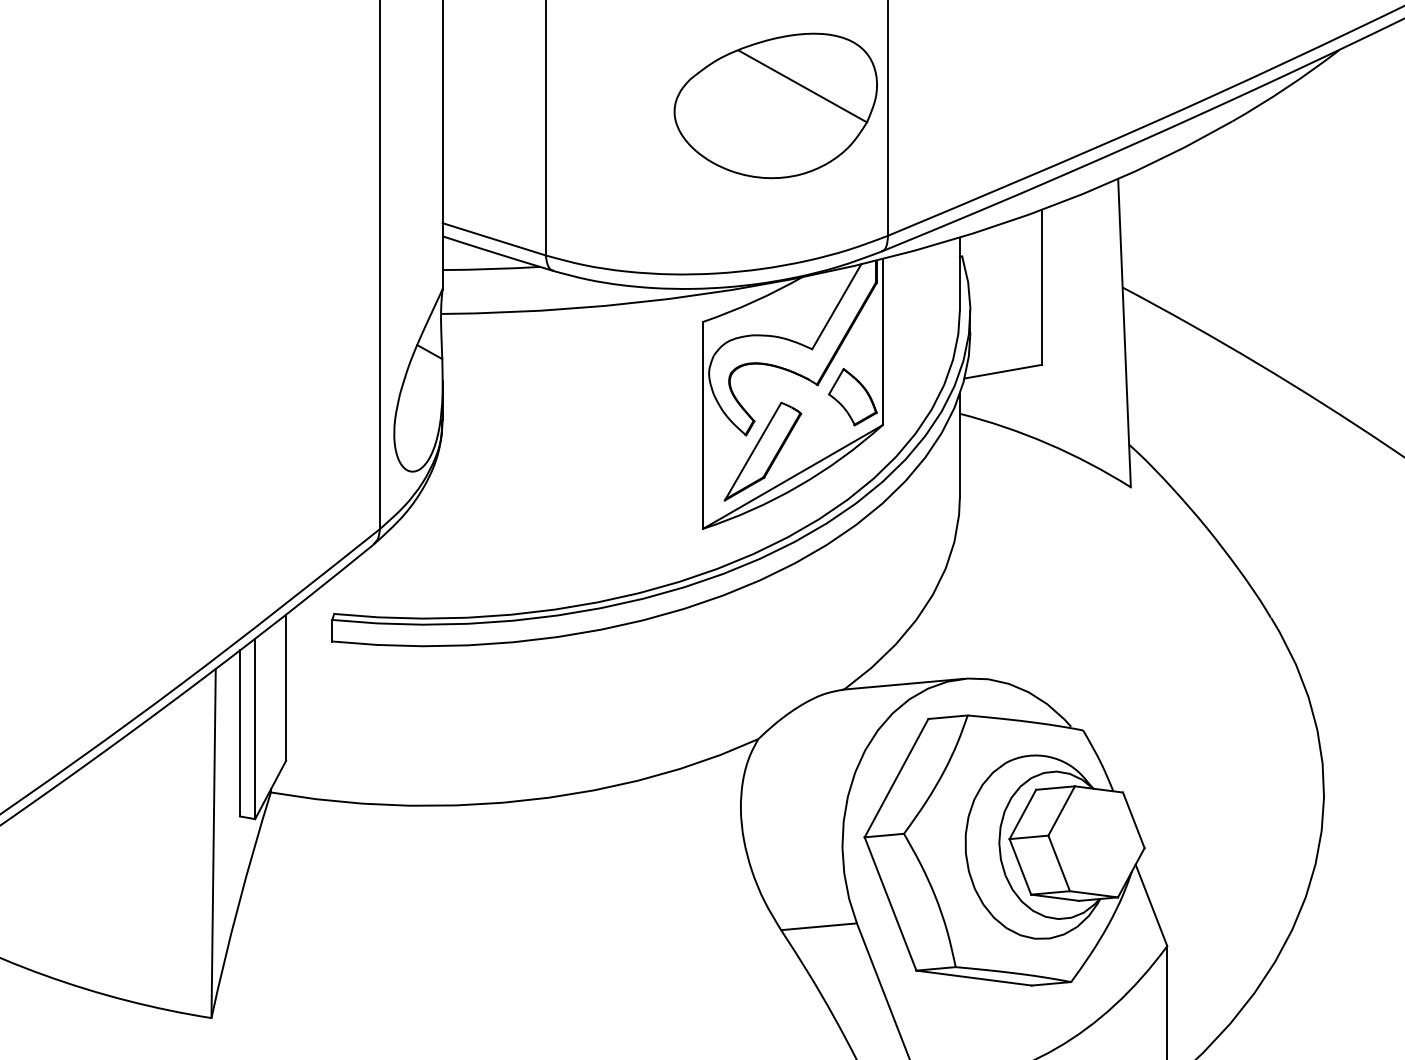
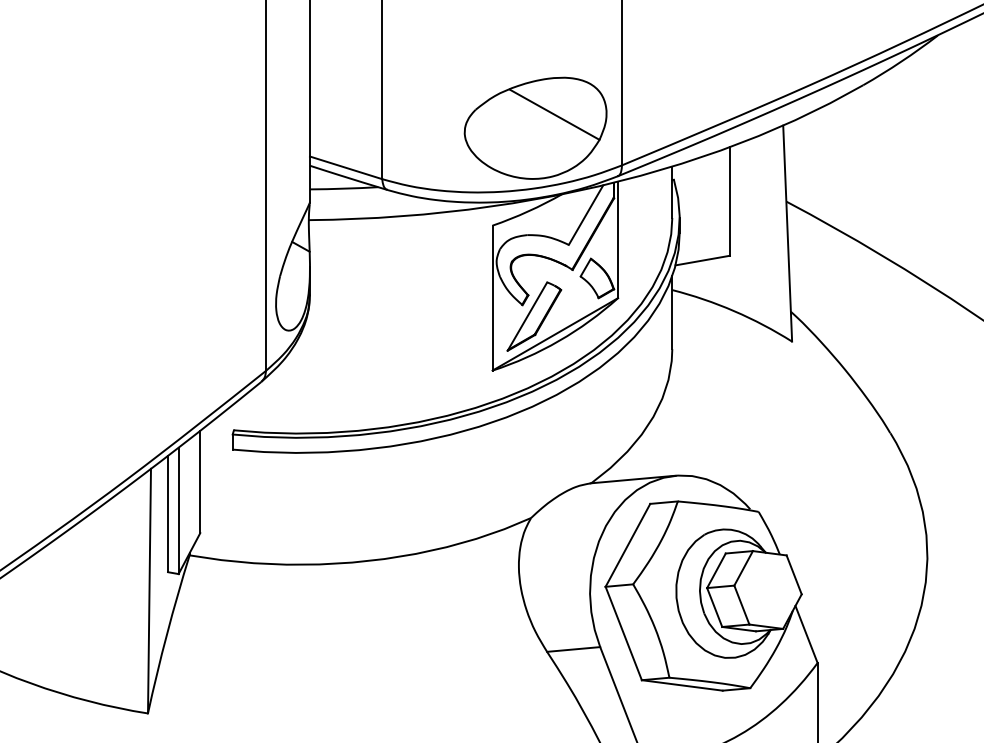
part: (775, 105) -> (535, 128), moved

